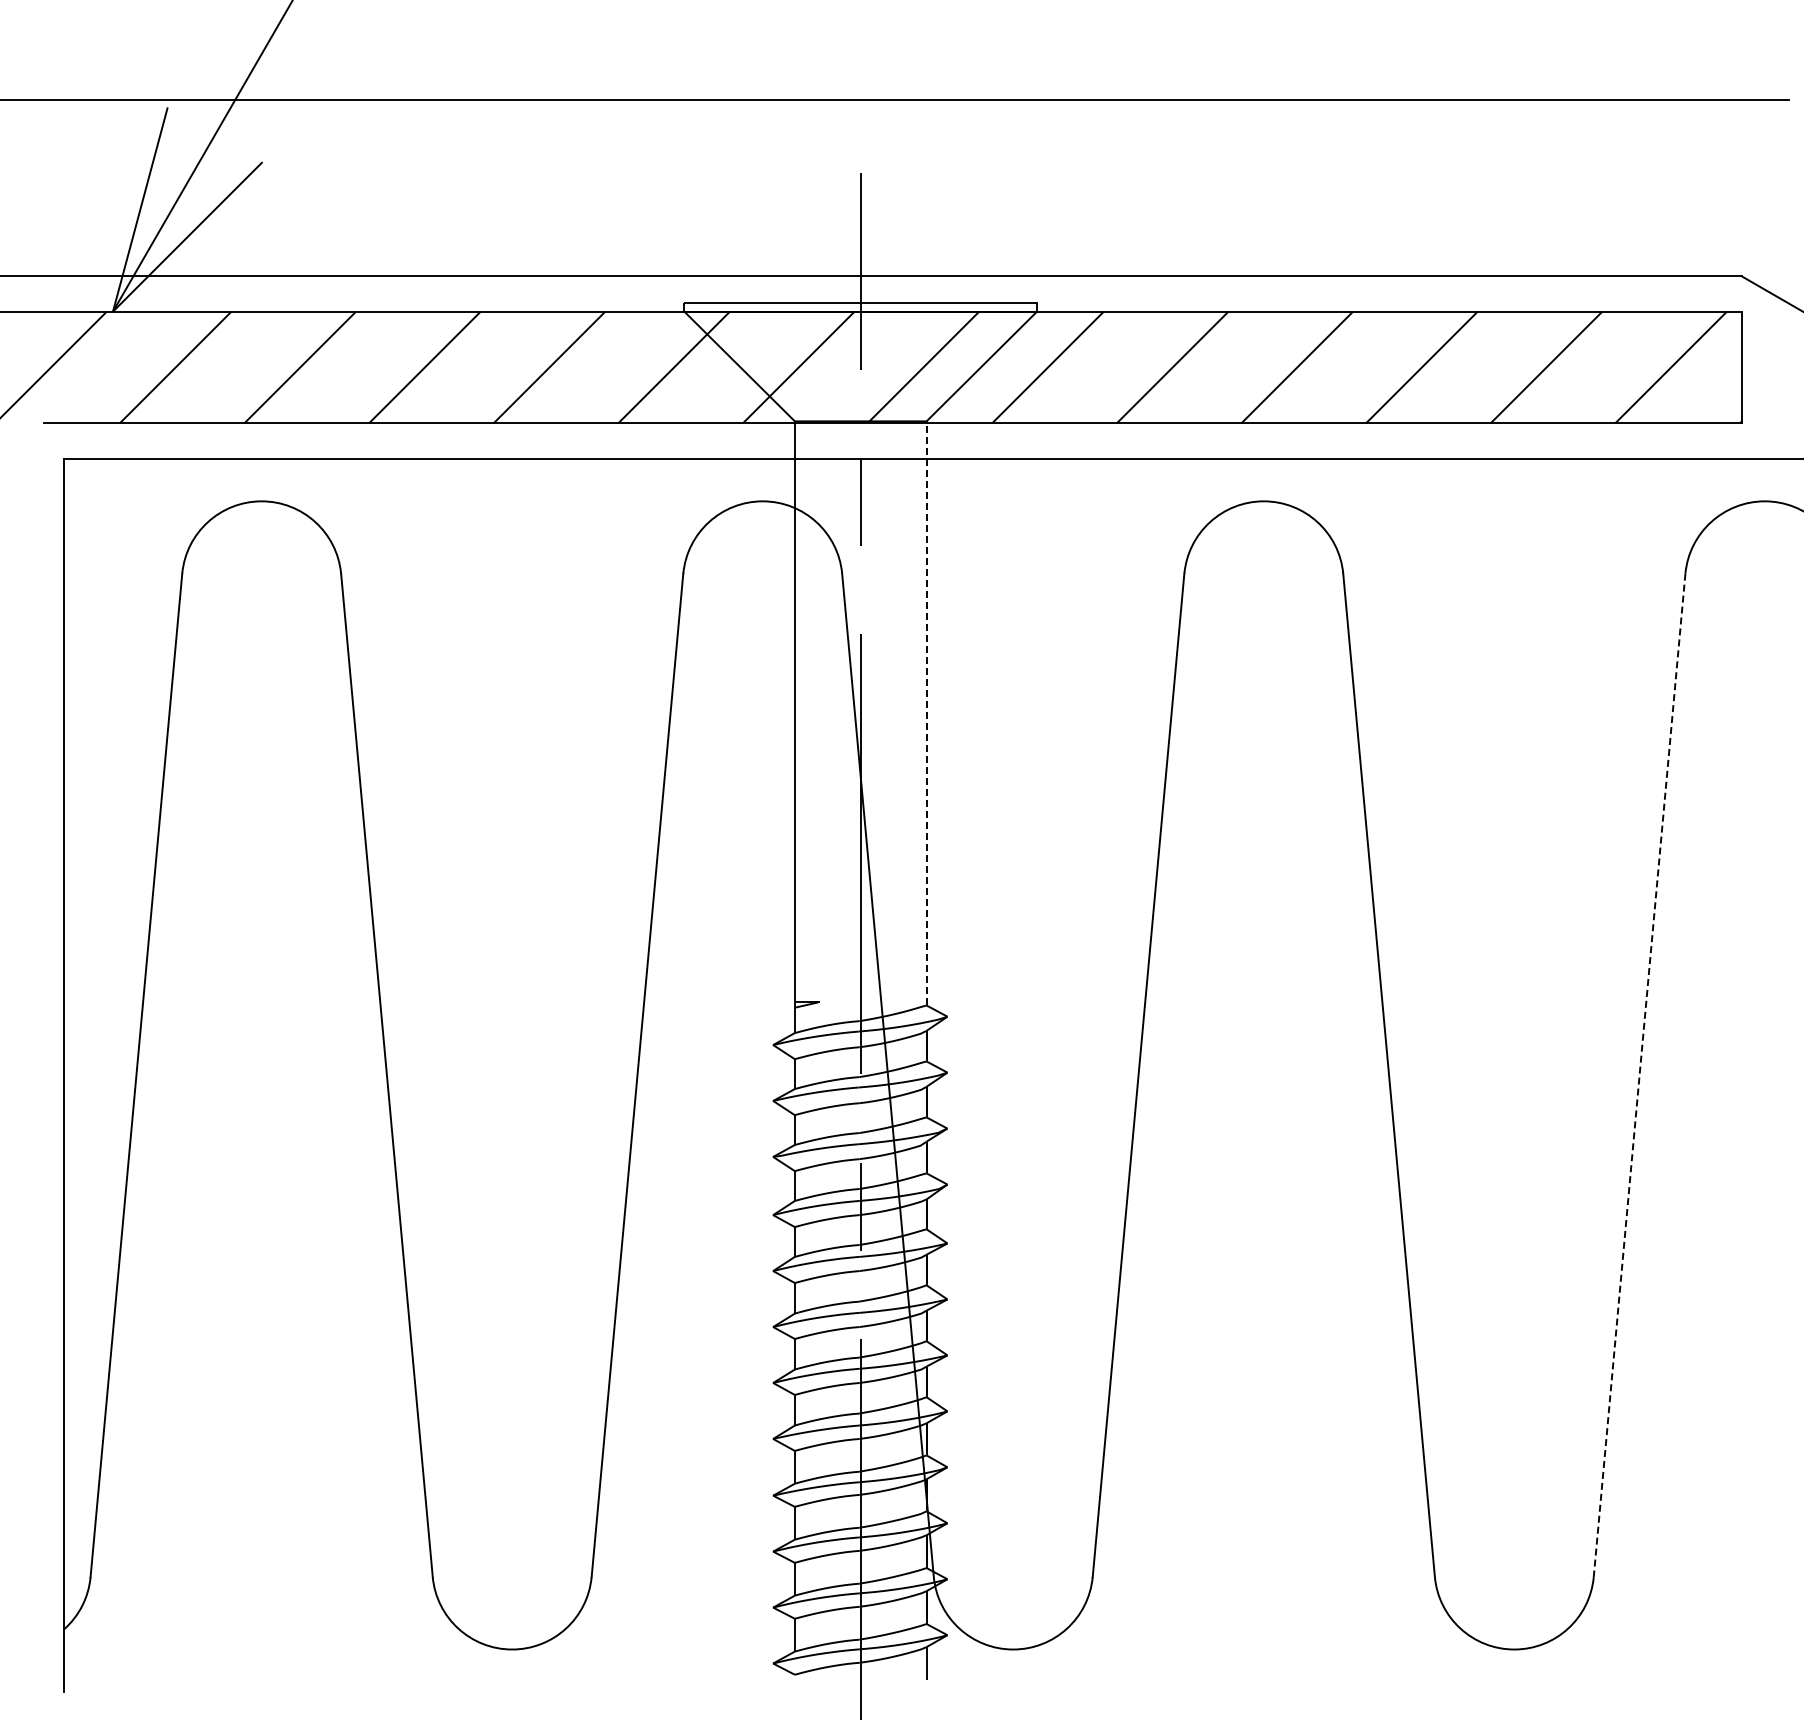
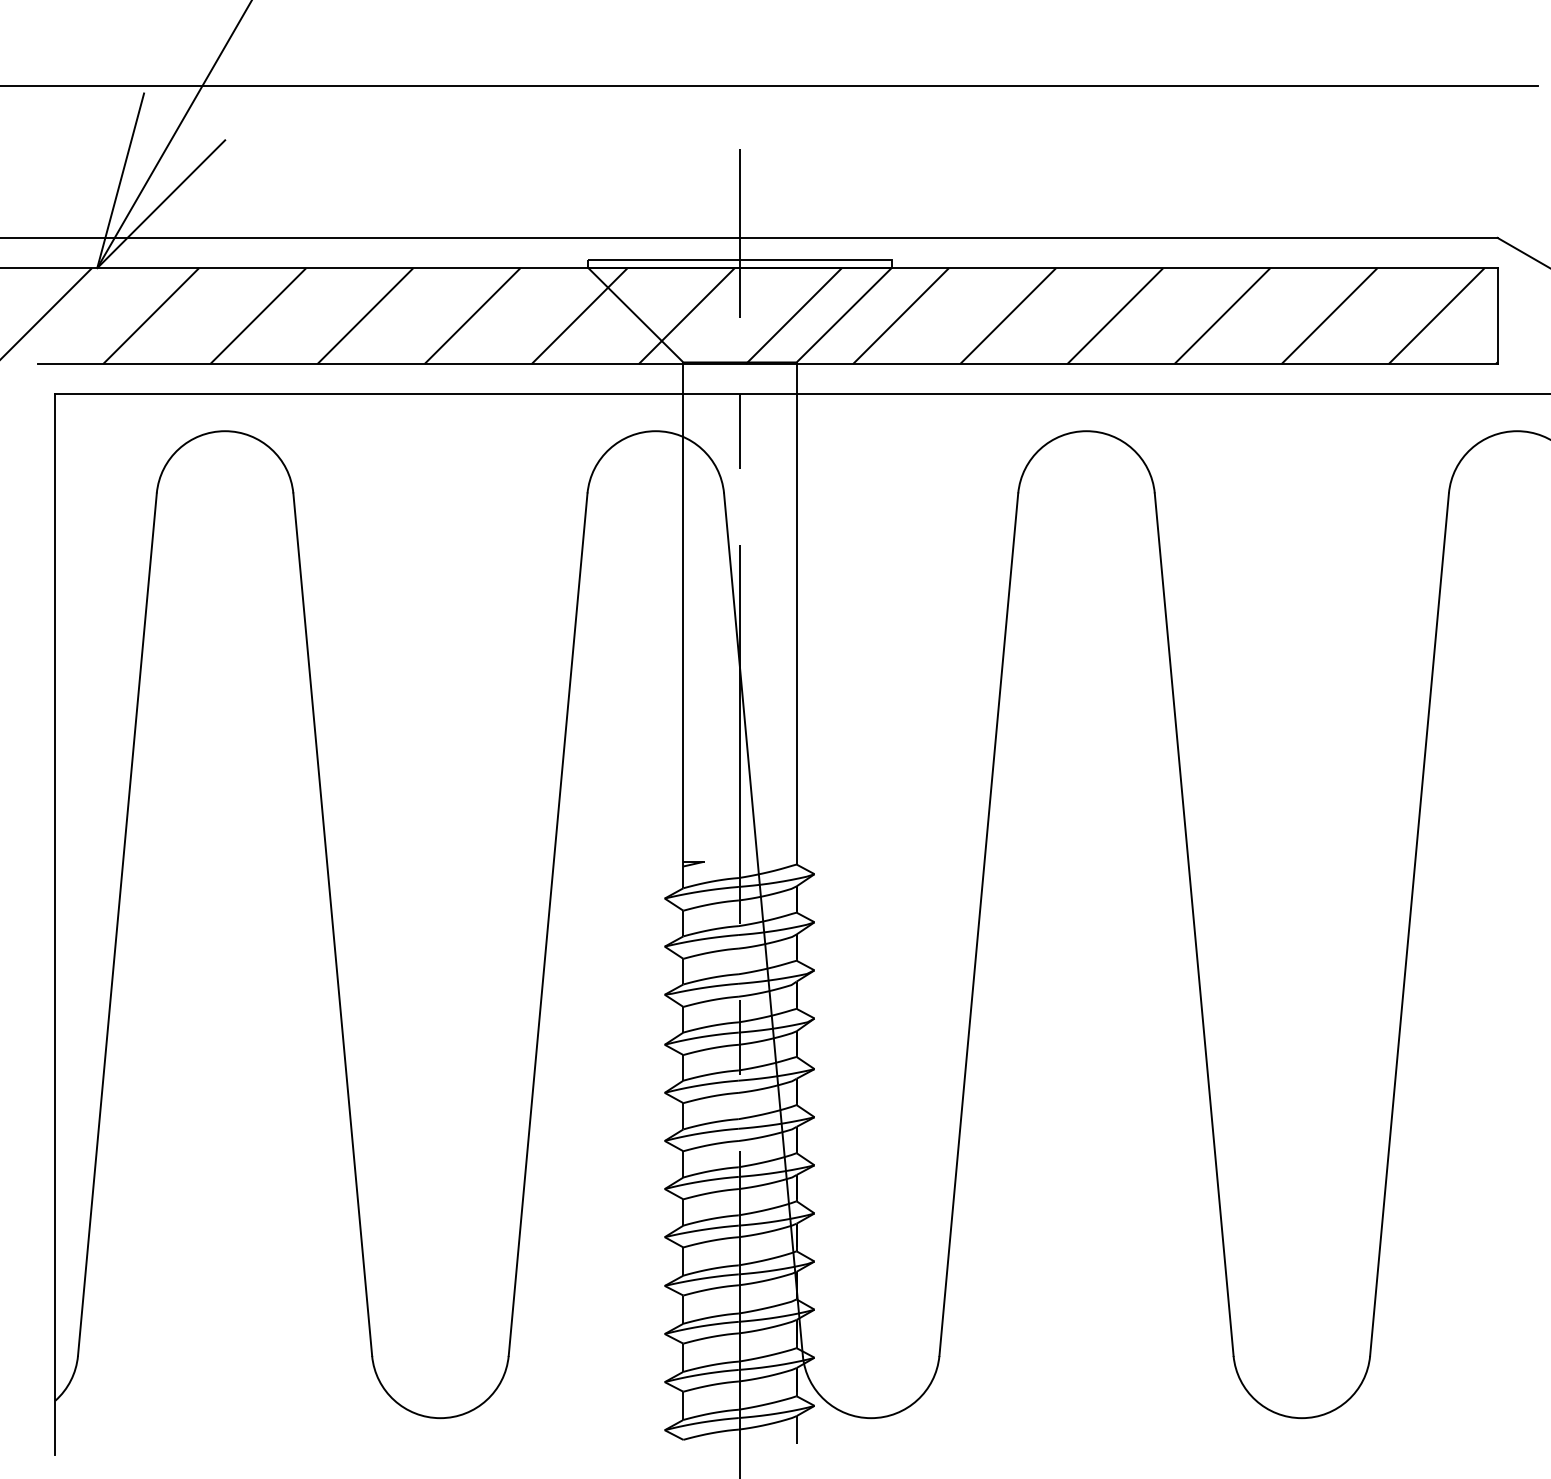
line: (926, 712) -> (796, 612), dashed -> solid
line: (1639, 1075) -> (1409, 924), dashed -> solid

